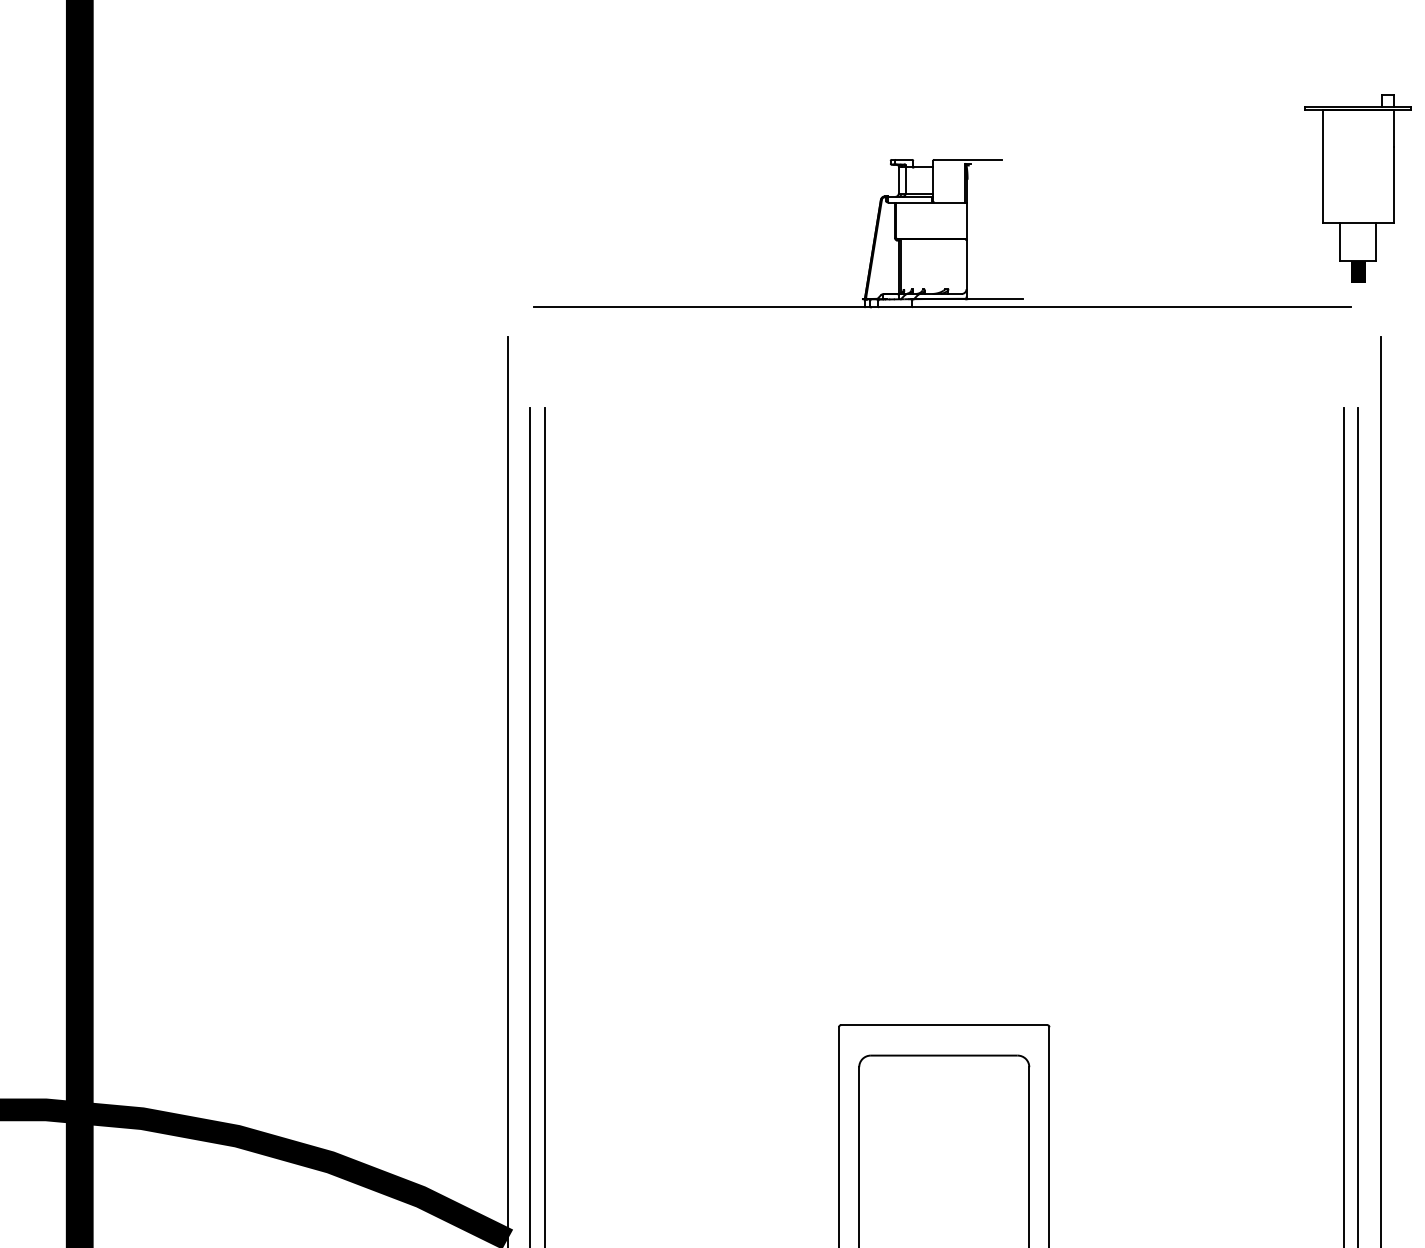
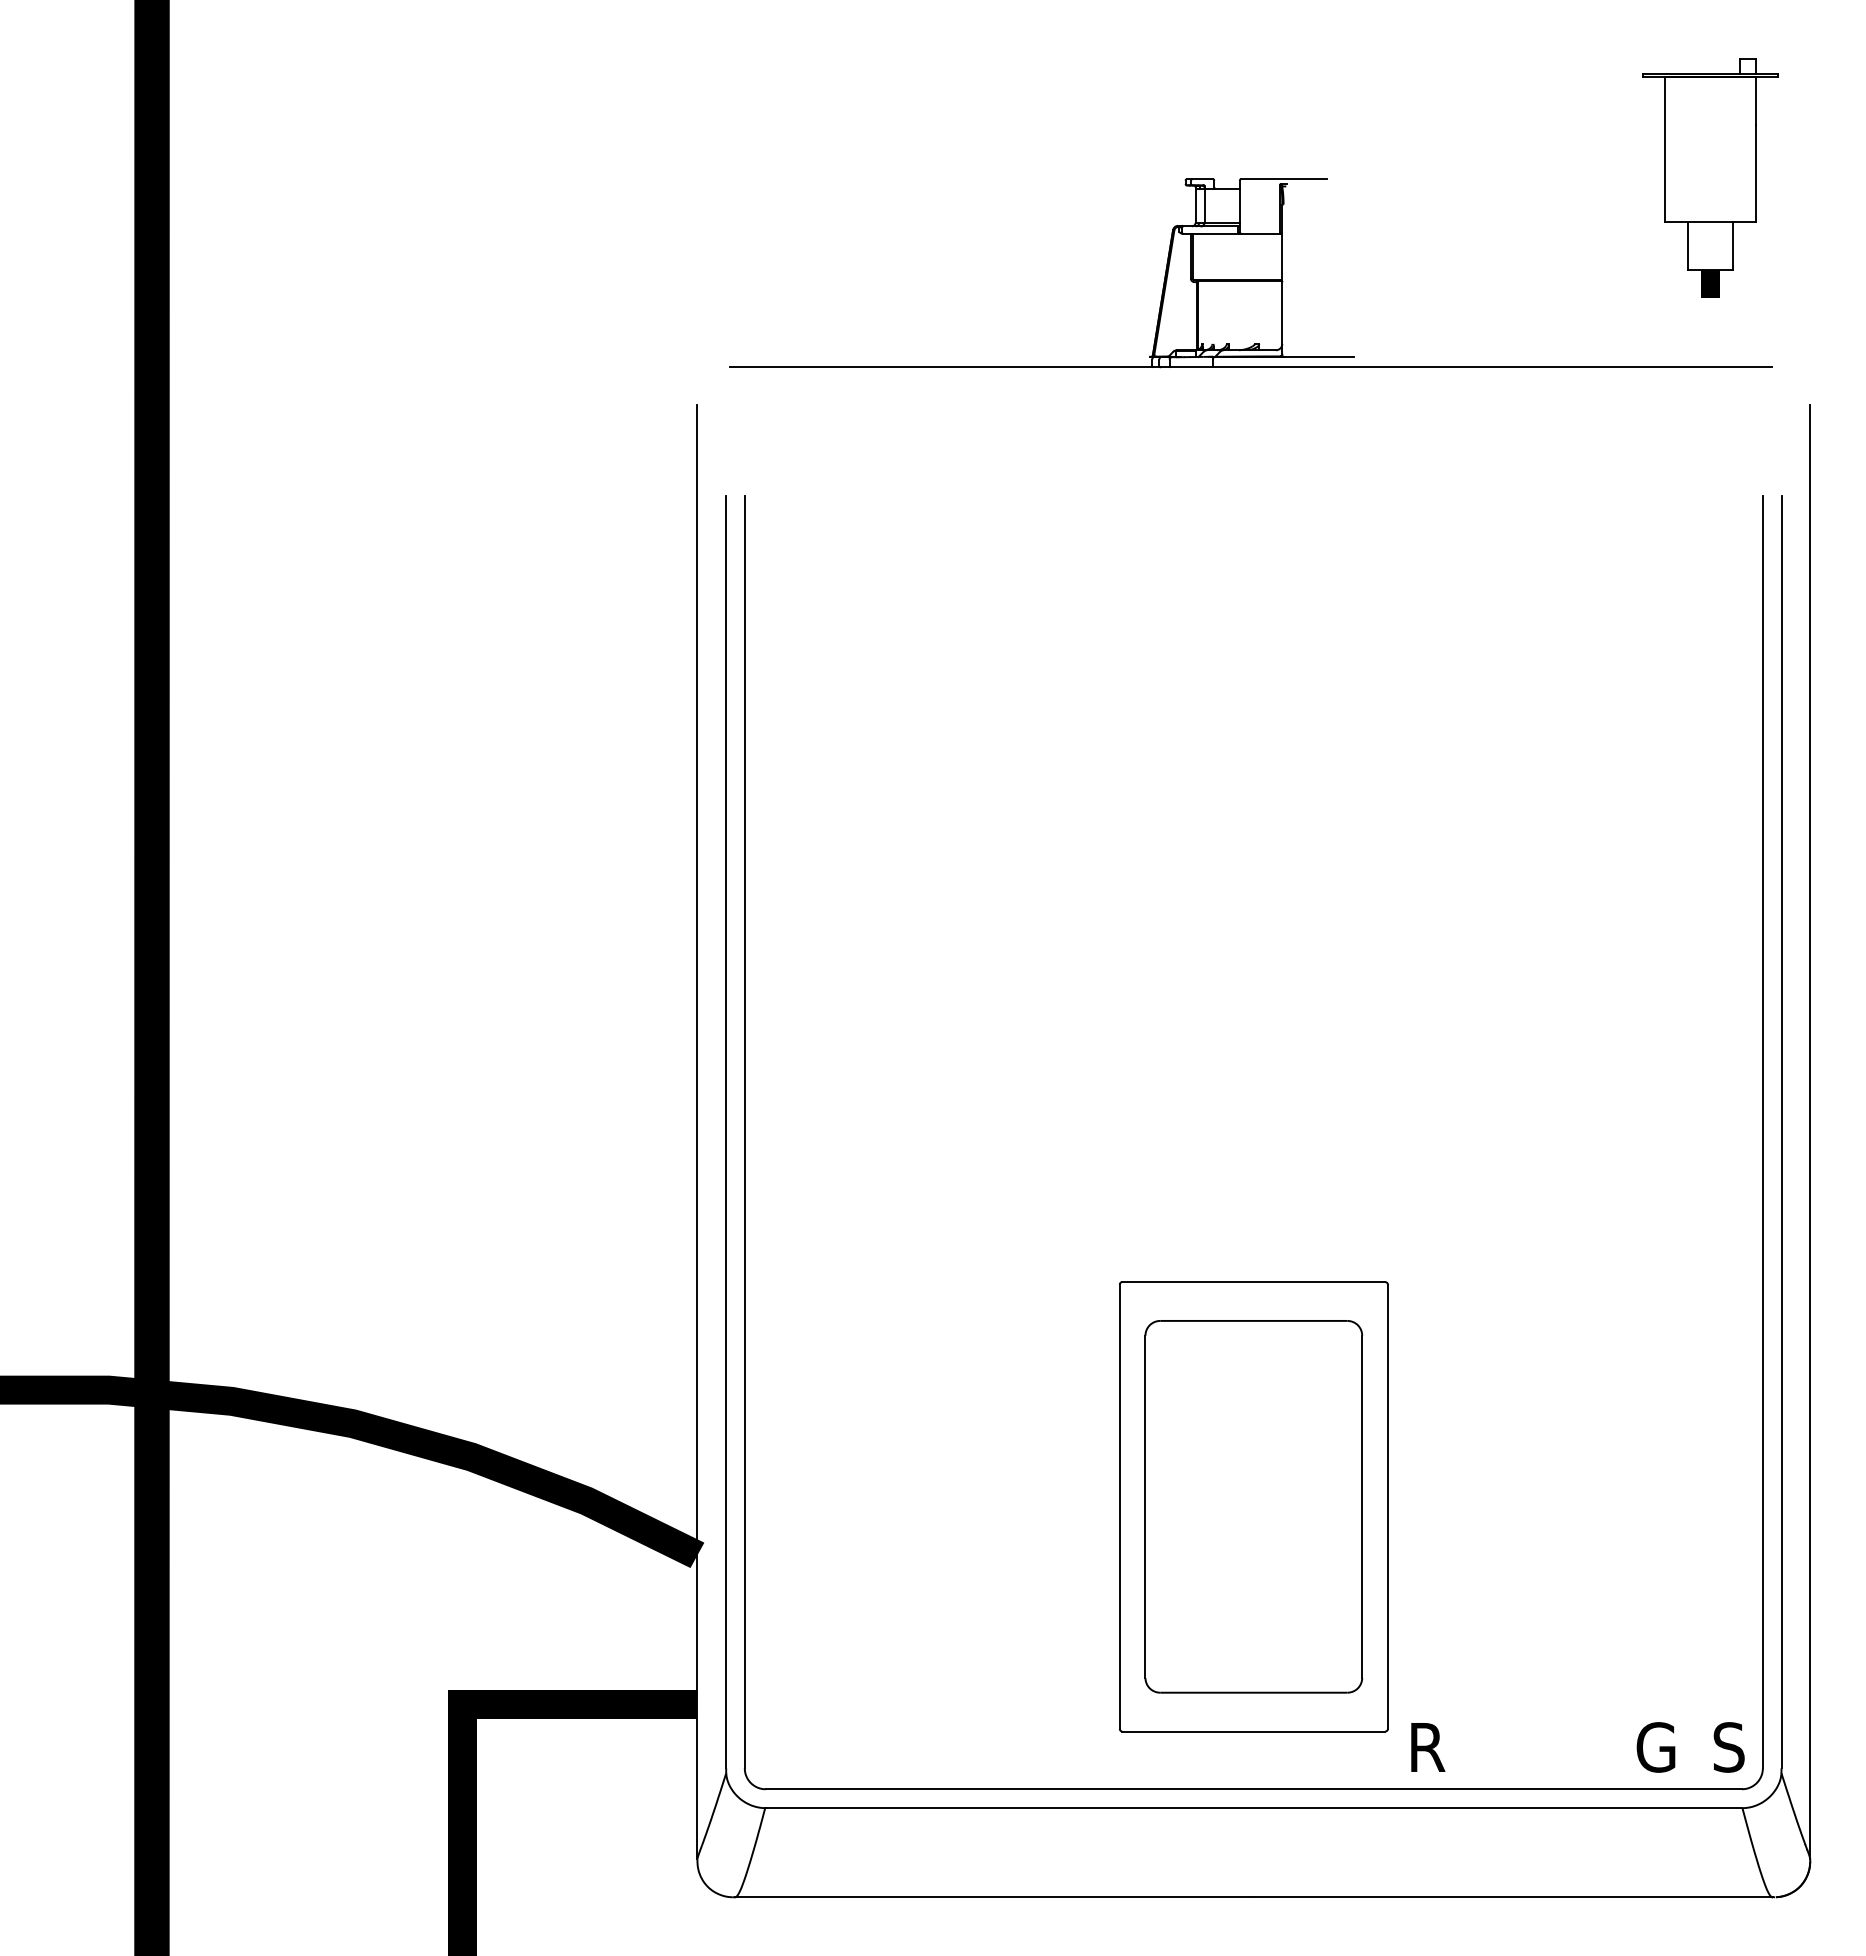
part: (1358, 188) -> (1710, 177), moved

